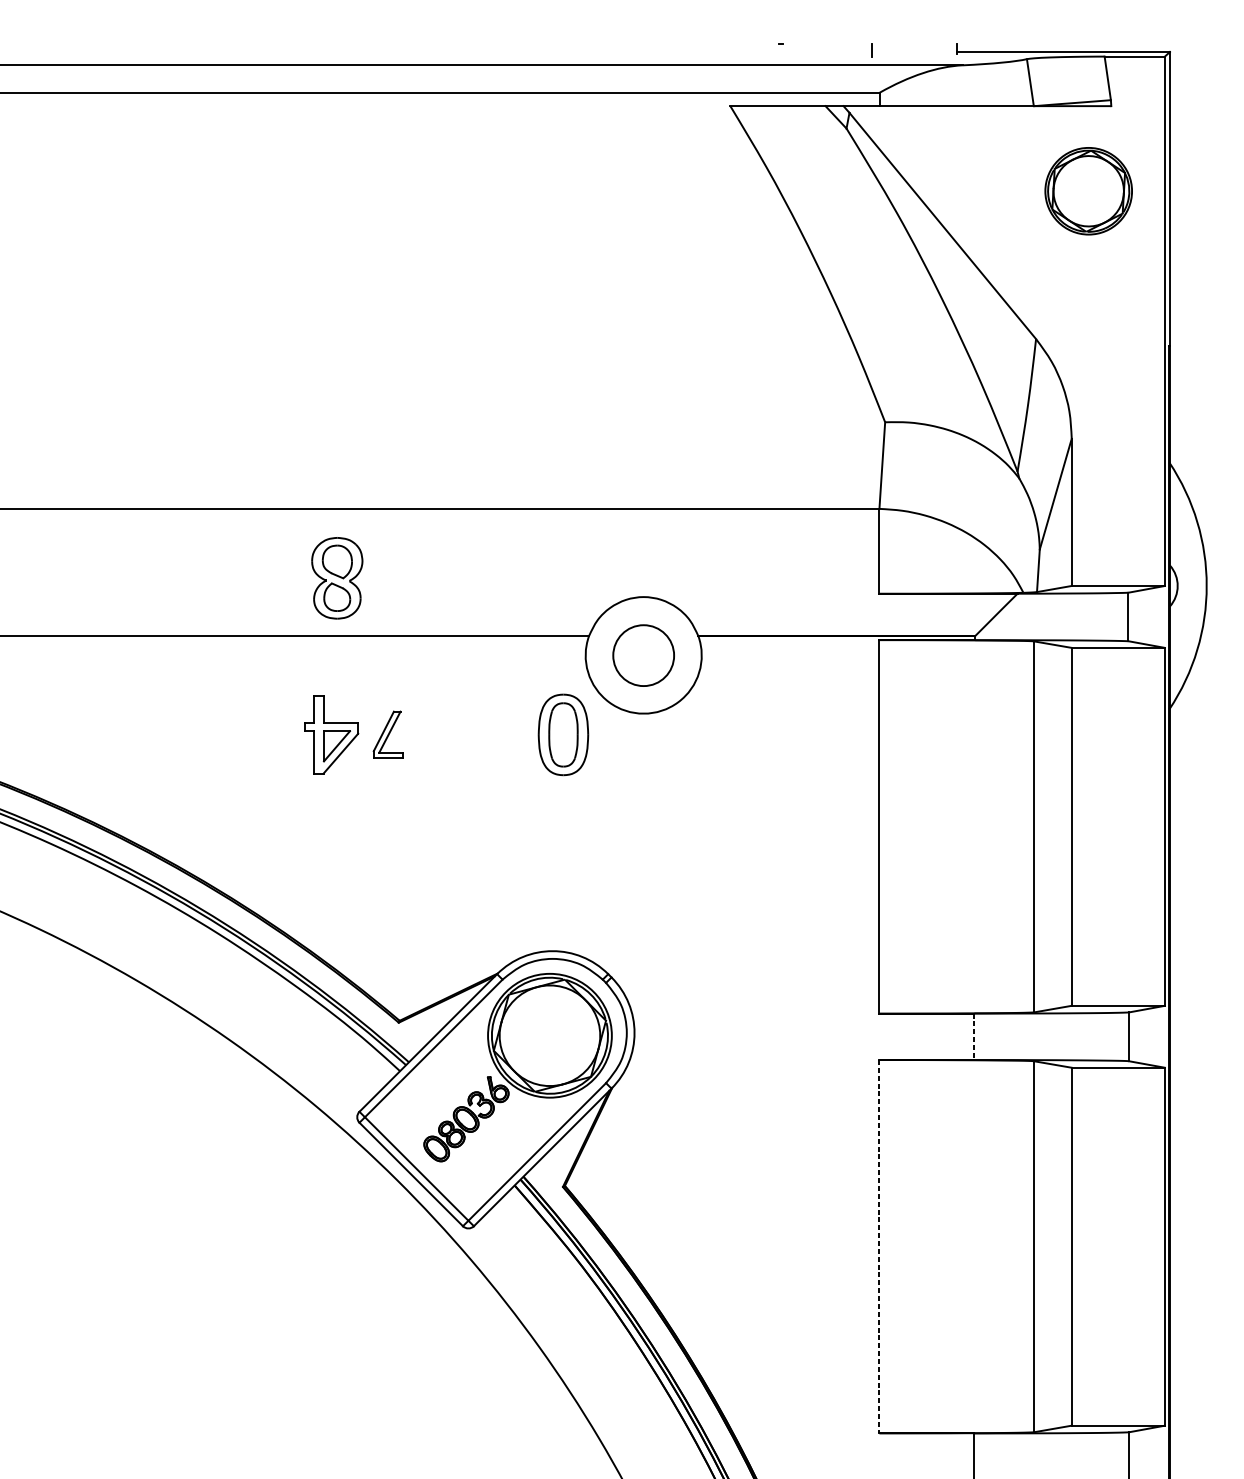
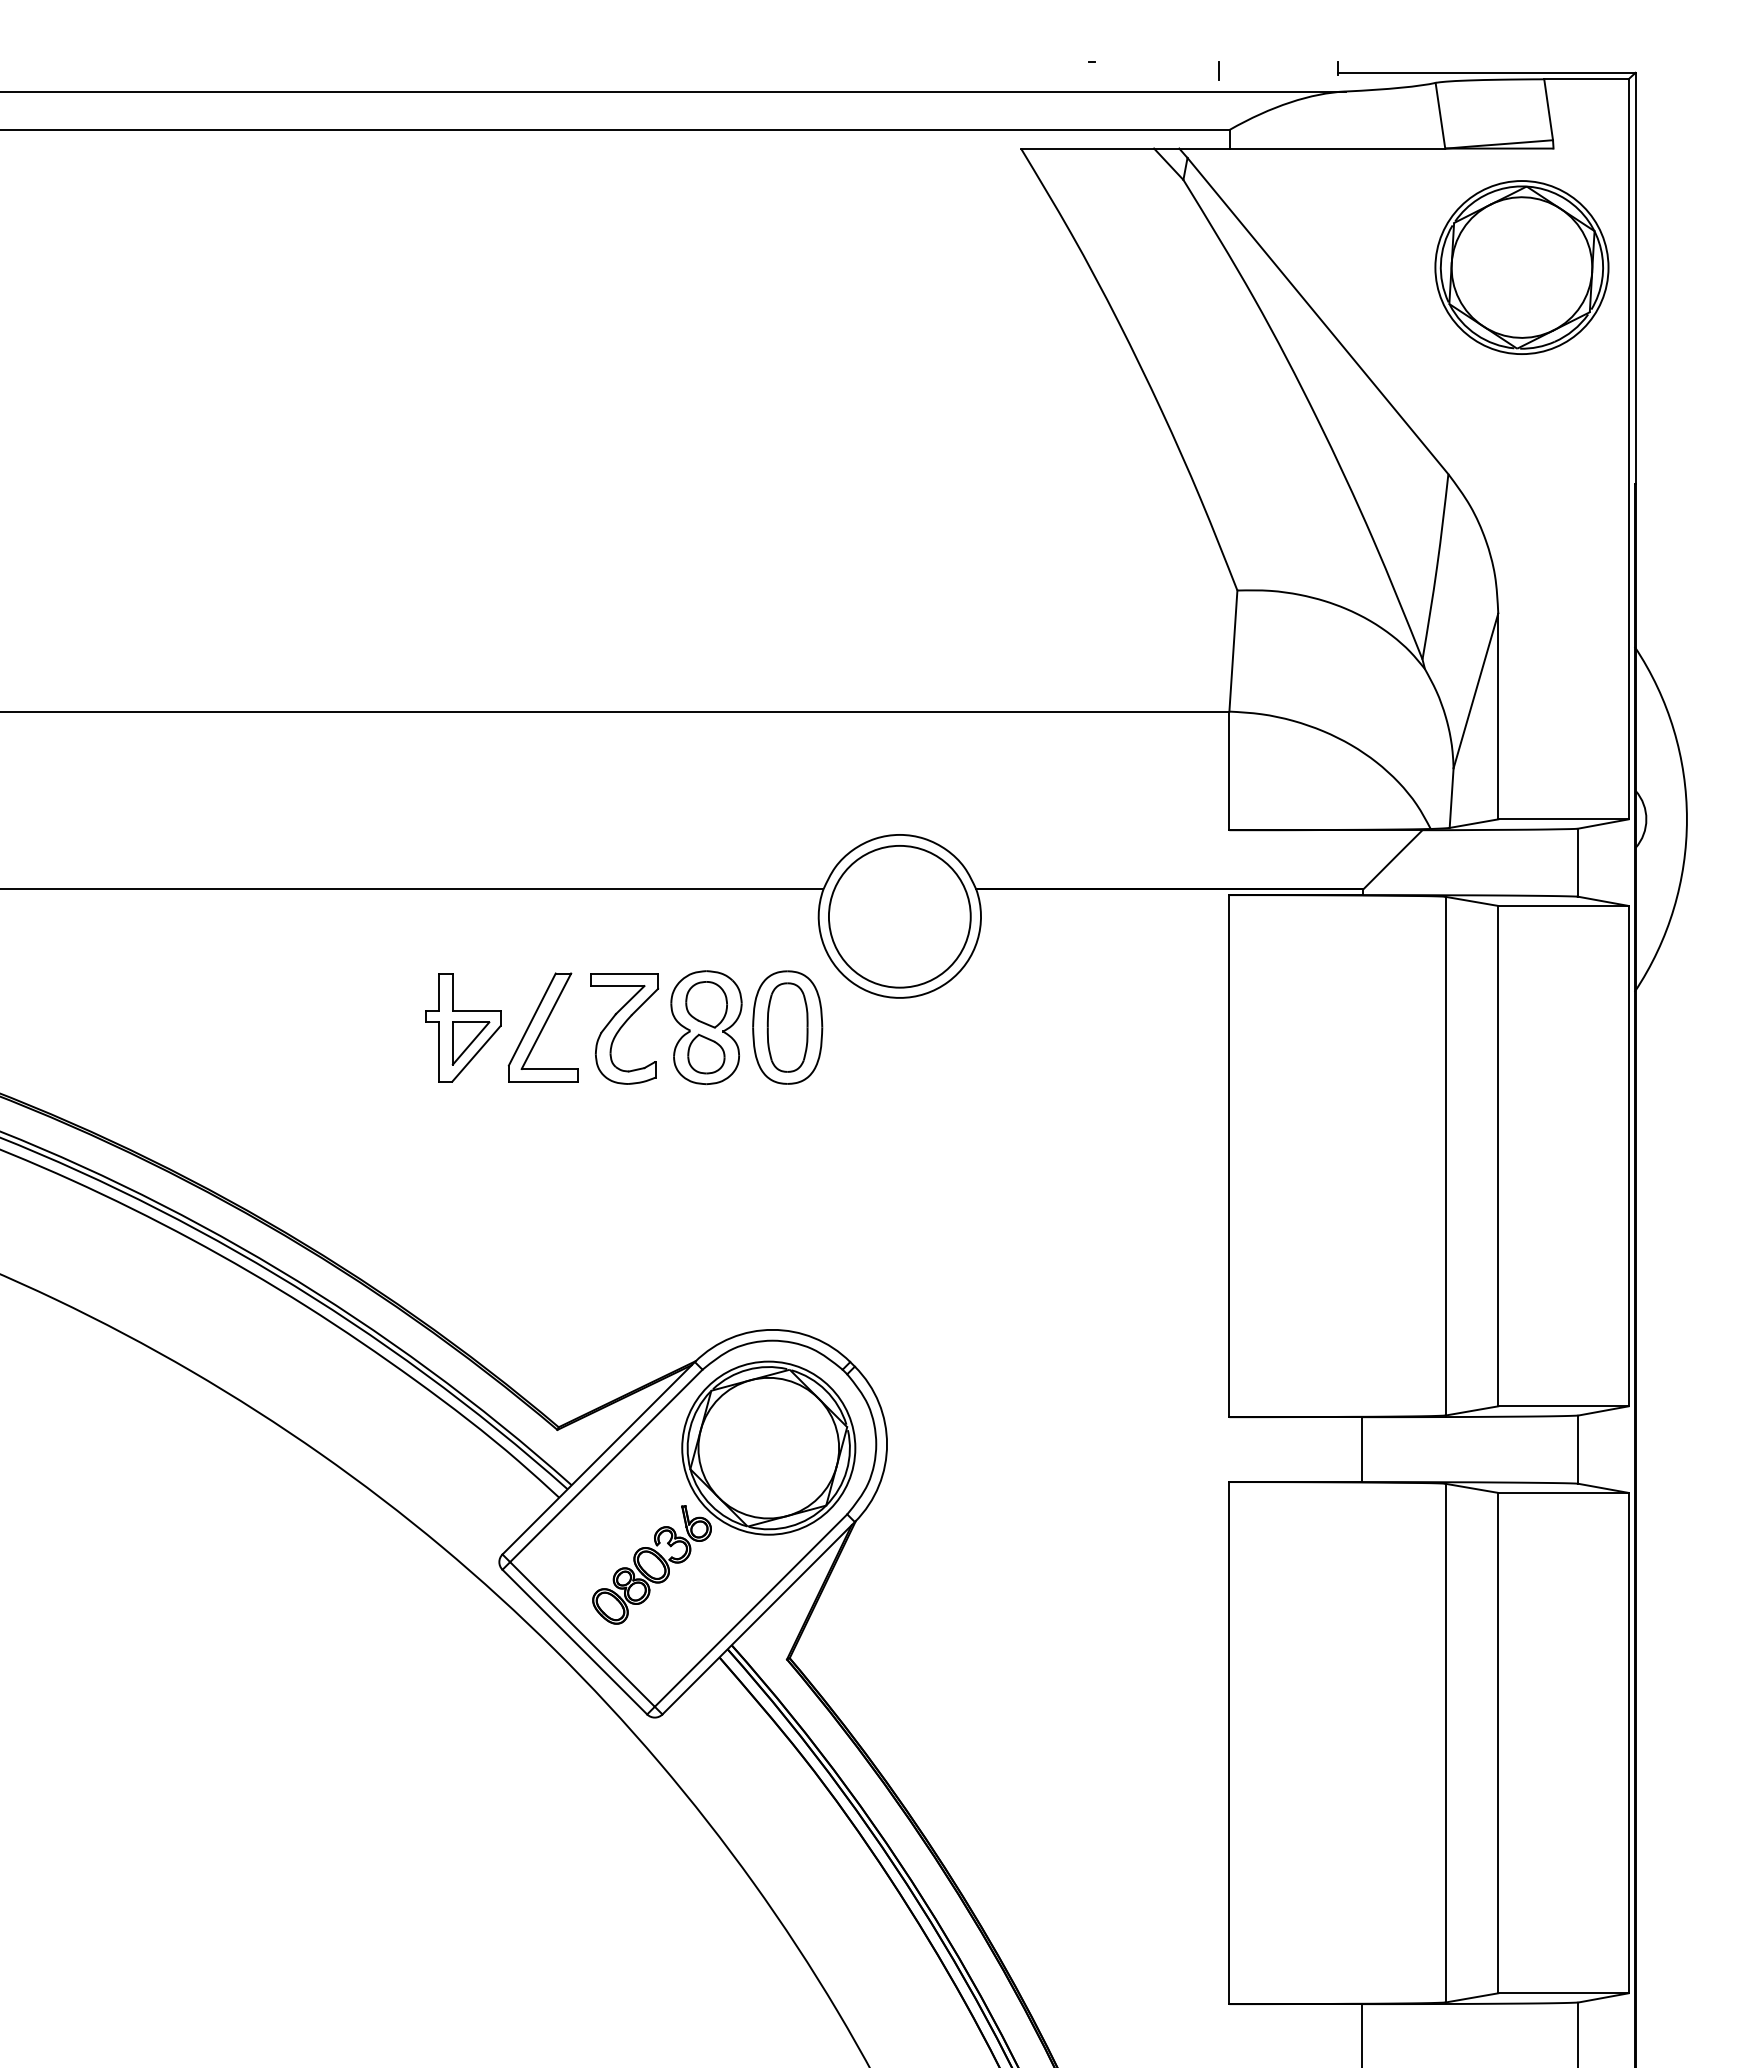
part: (1088, 191) -> (1521, 267), size x1.43
part: (337, 578) -> (706, 1027), moved
circle: (643, 655) -> (899, 916), size x1.67
part: (388, 734) -> (542, 1027), size x1.67
part: (446, 735) -> (624, 1028), added
line: (974, 1037) -> (1362, 1450), dashed -> solid
line: (879, 1247) -> (1229, 1743), dashed -> solid

